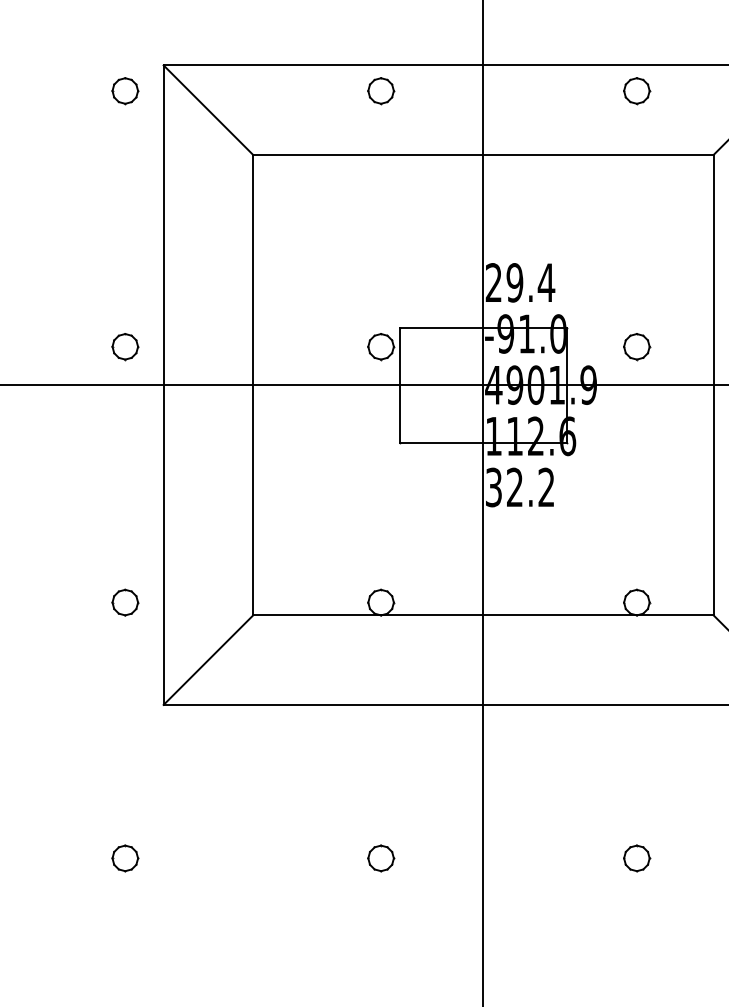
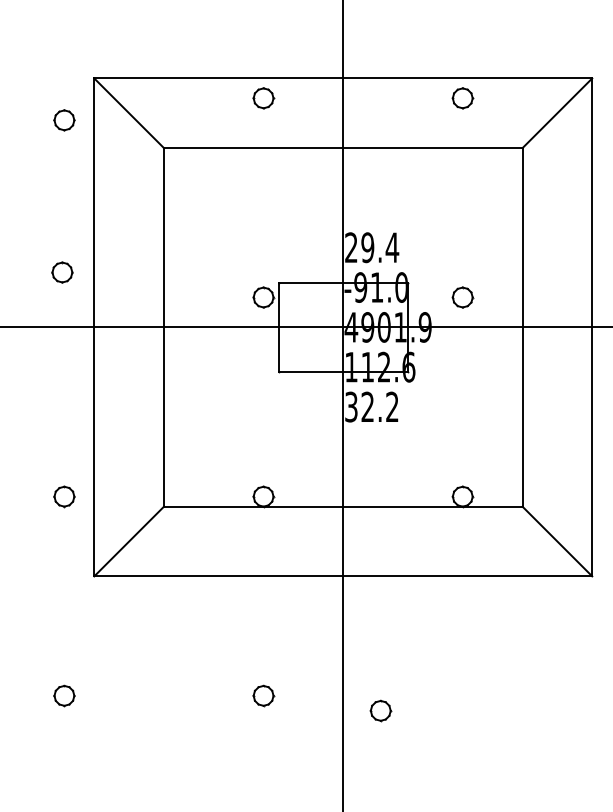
part: (125, 91) -> (64, 120), moved
part: (125, 346) -> (62, 272), moved
part: (636, 857) -> (380, 710), moved

